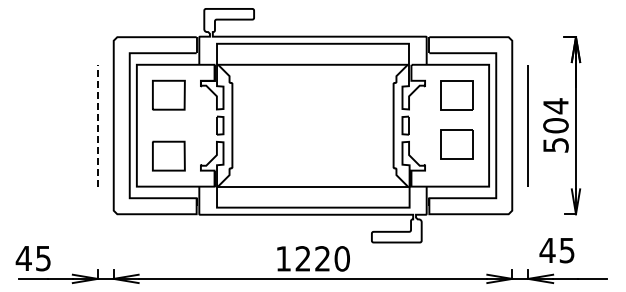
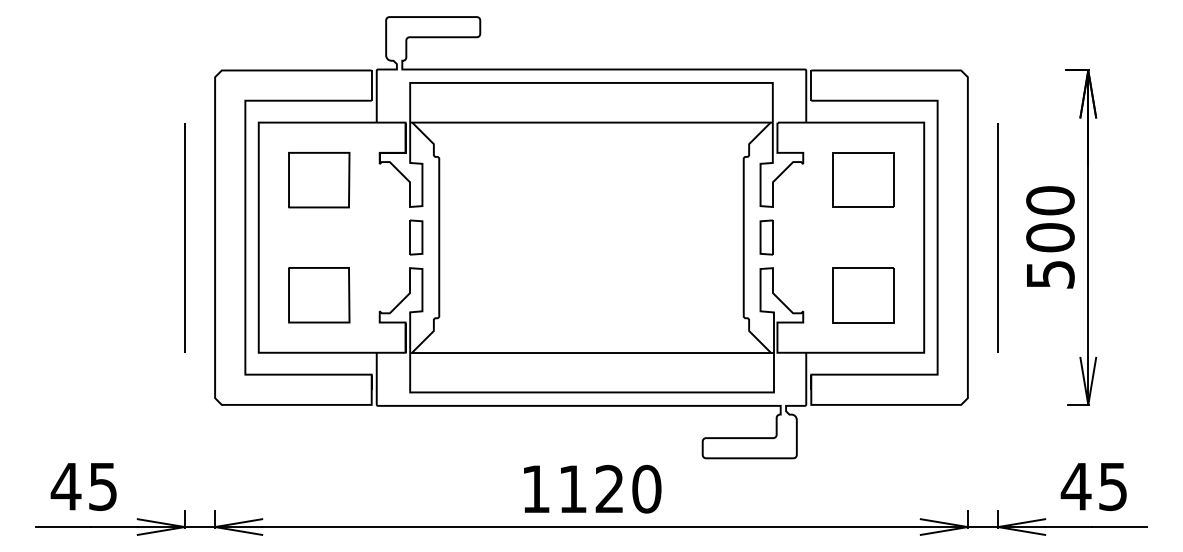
text: (555, 106) -> (1049, 201), 504 -> 500
line: (97, 125) -> (184, 237), dashed -> solid
part: (456, 144) -> (862, 295), moved
text: (556, 250) -> (1093, 486), moved
text: (32, 258) -> (82, 486), moved
text: (302, 258) -> (571, 488), 1220 -> 1120

